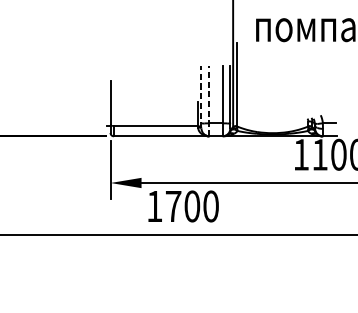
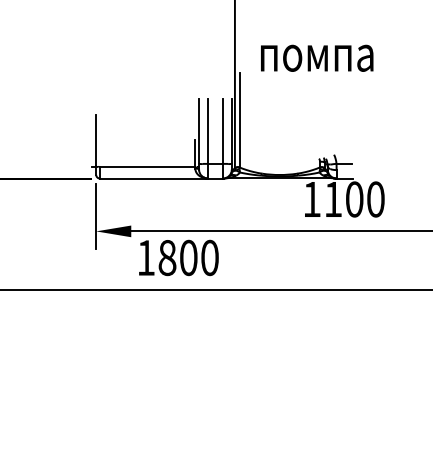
line: (201, 96) -> (199, 133), dashed -> solid
line: (208, 100) -> (207, 138), dashed -> solid
text: (173, 206) -> (167, 258), 1700 -> 1800

